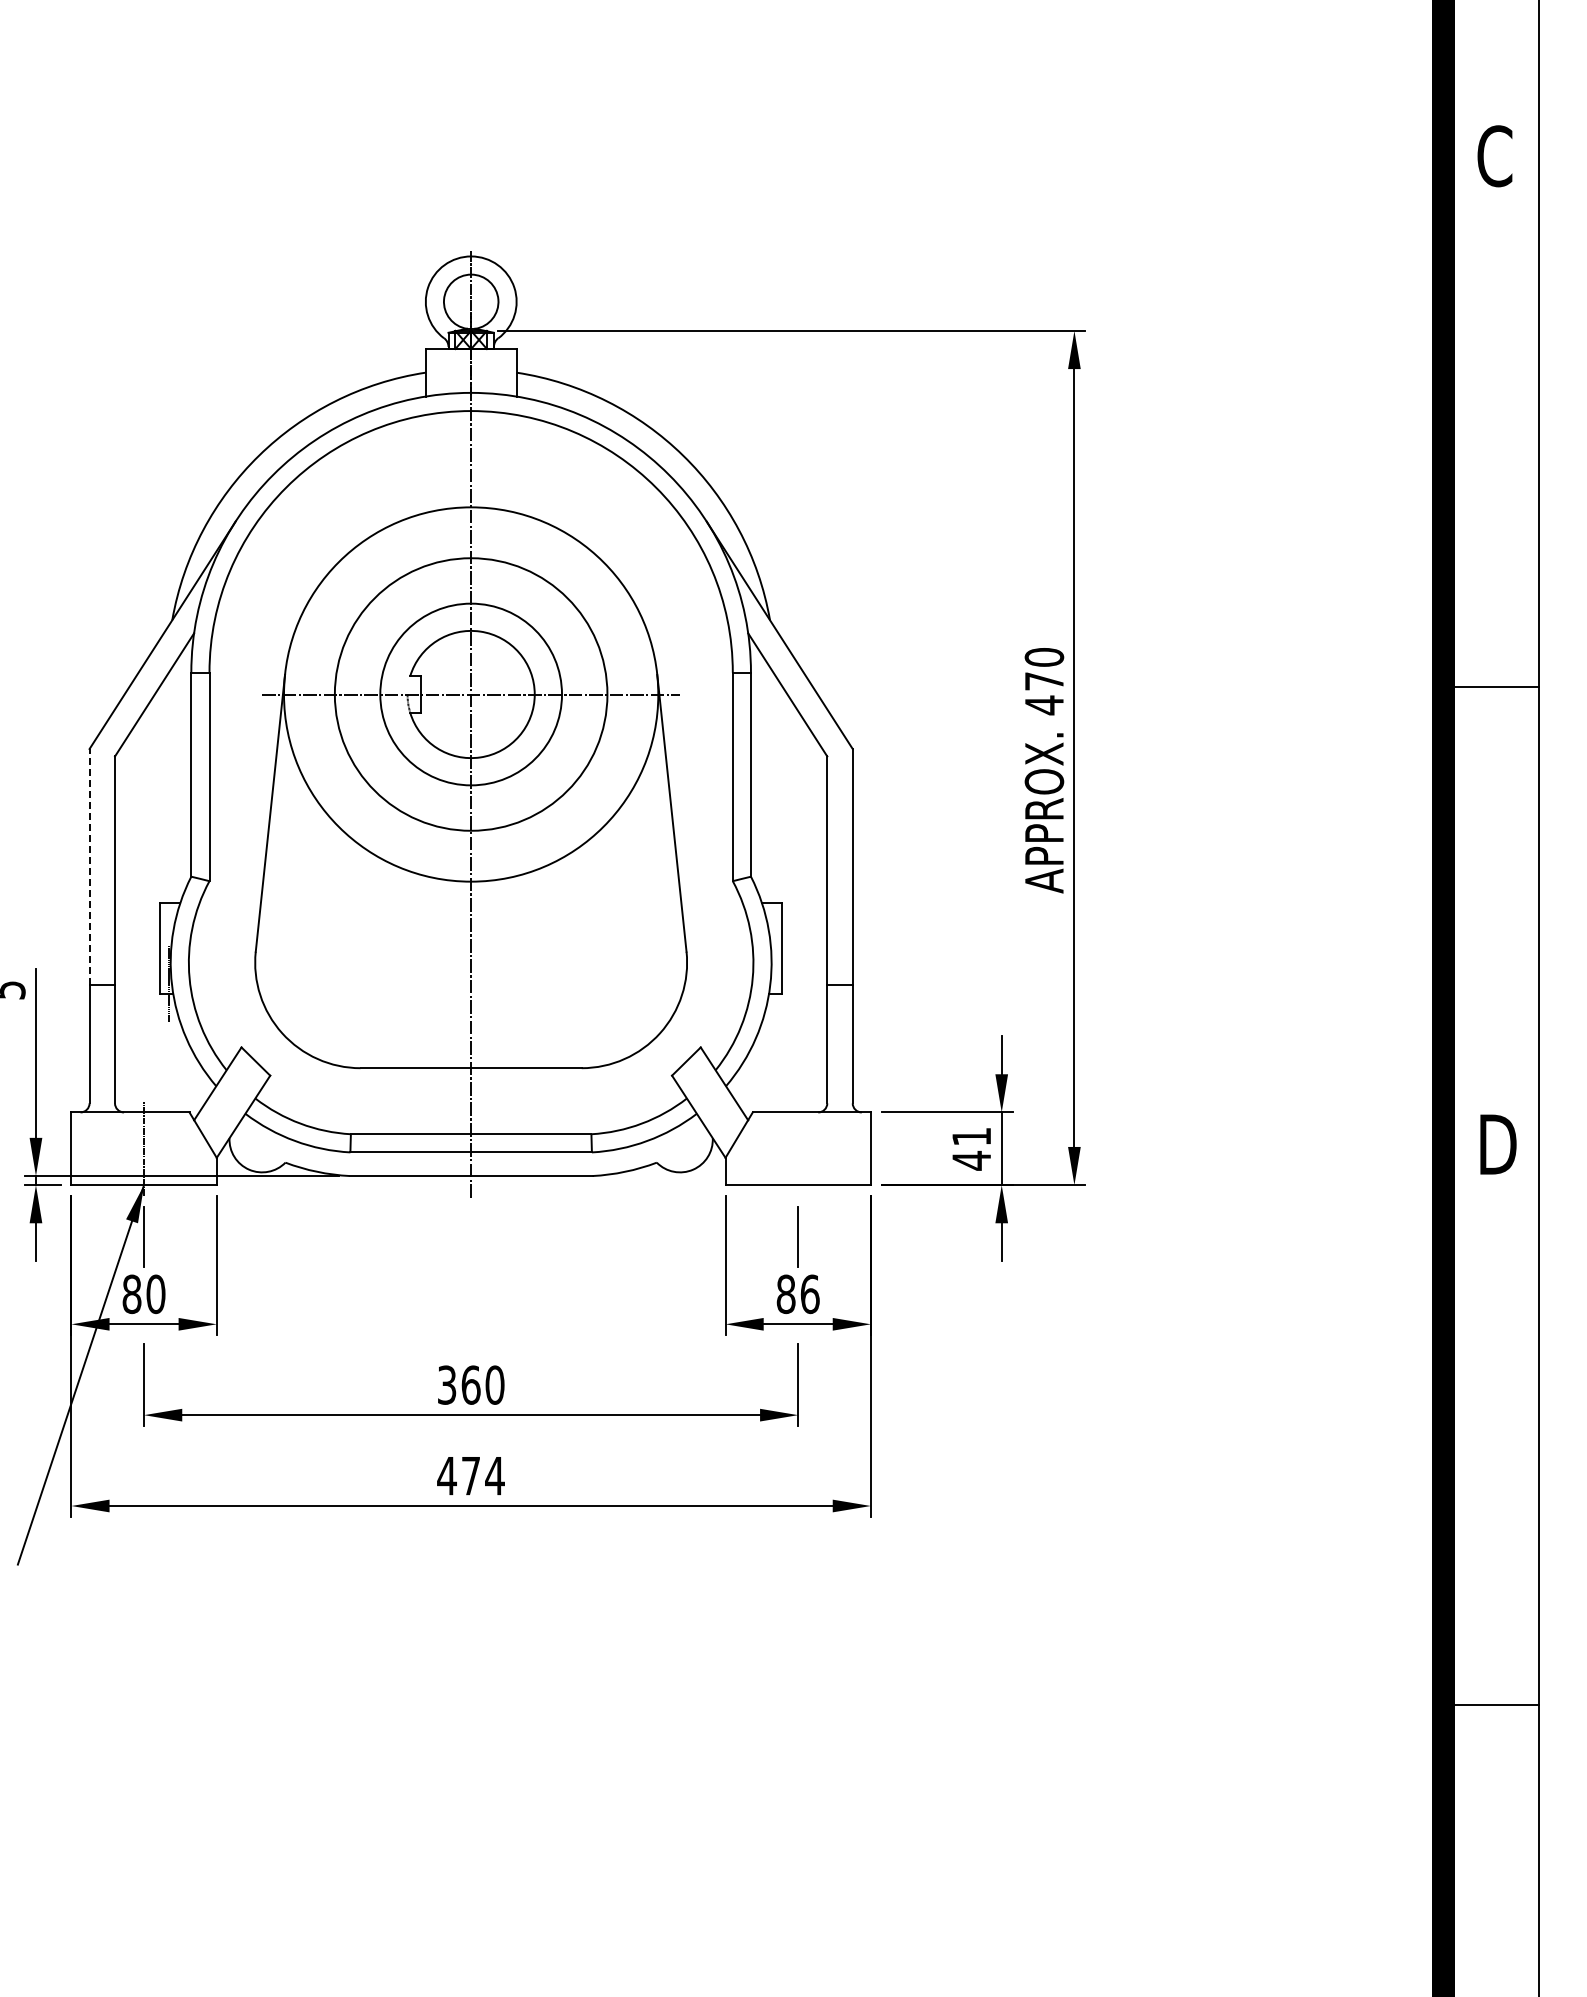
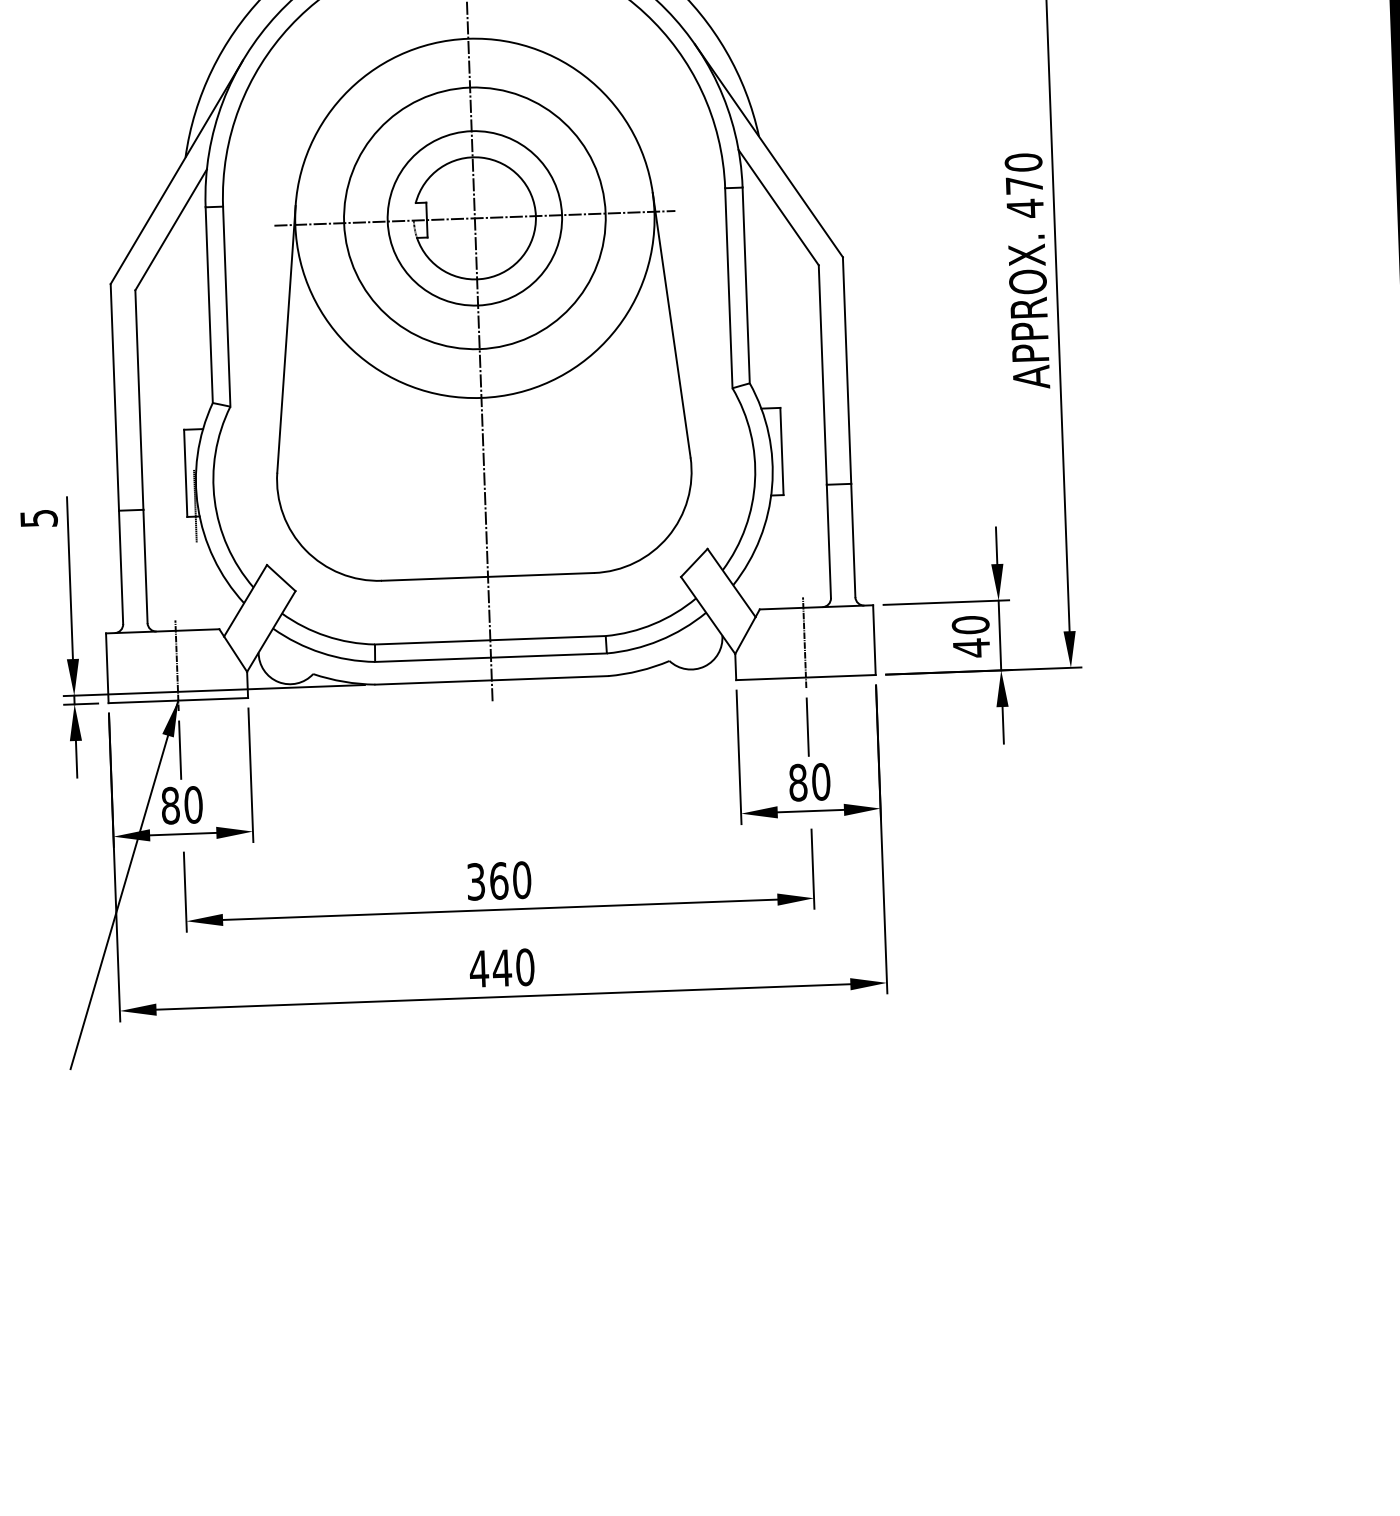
line: (89, 866) -> (114, 396), dashed -> solid
text: (971, 1136) -> (970, 624), 41 -> 40
line: (798, 1148) -> (804, 642), added
text: (809, 1293) -> (820, 781), 86 -> 80
text: (482, 1475) -> (513, 967), 474 -> 440

